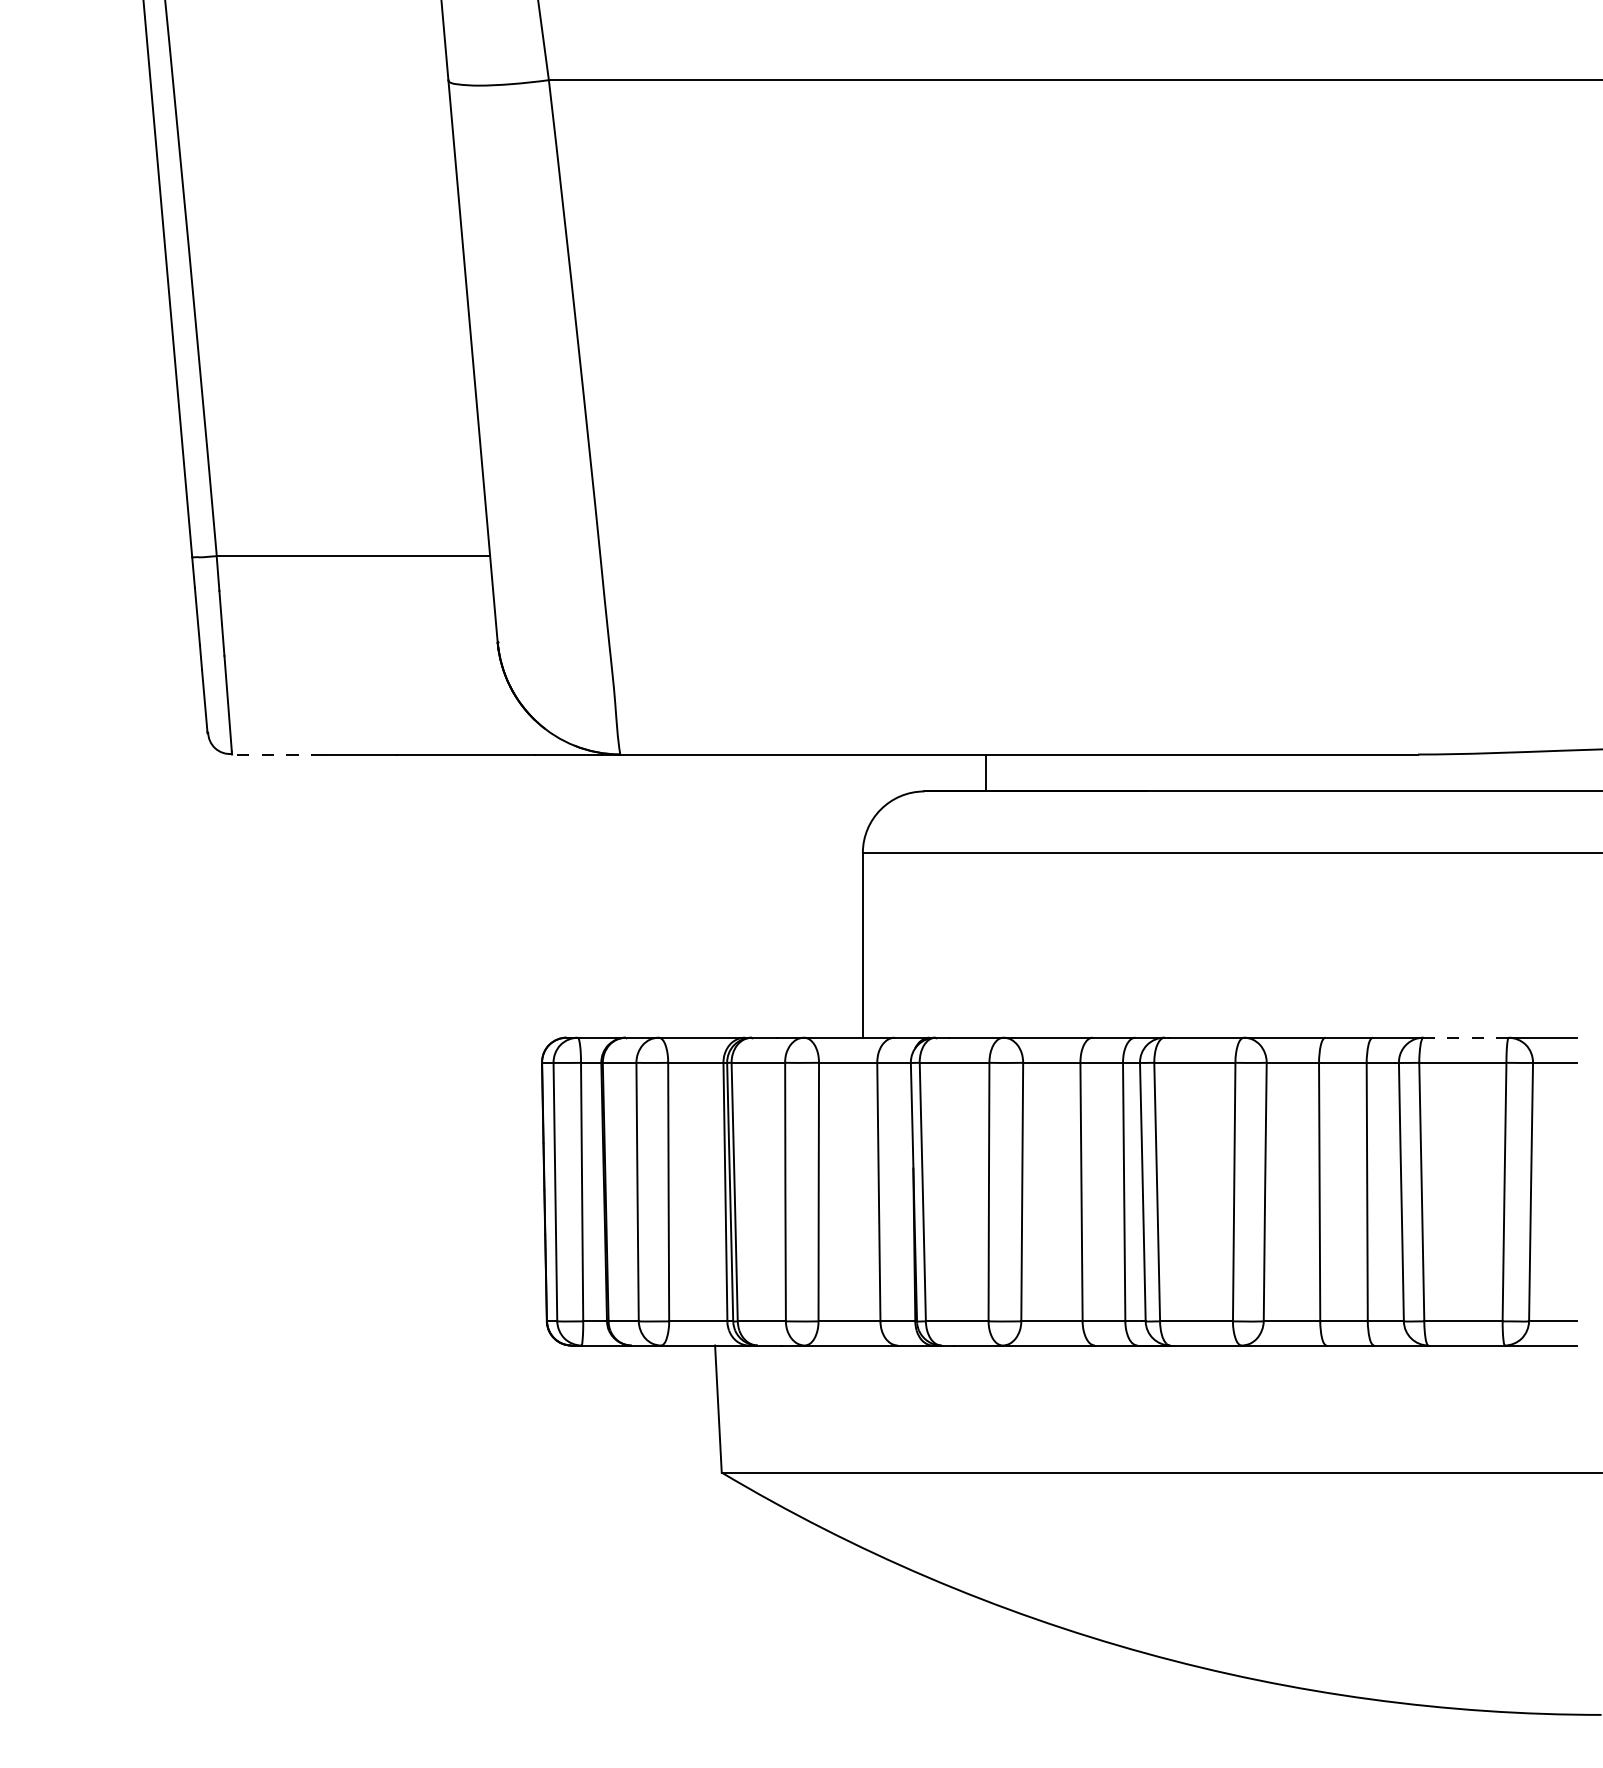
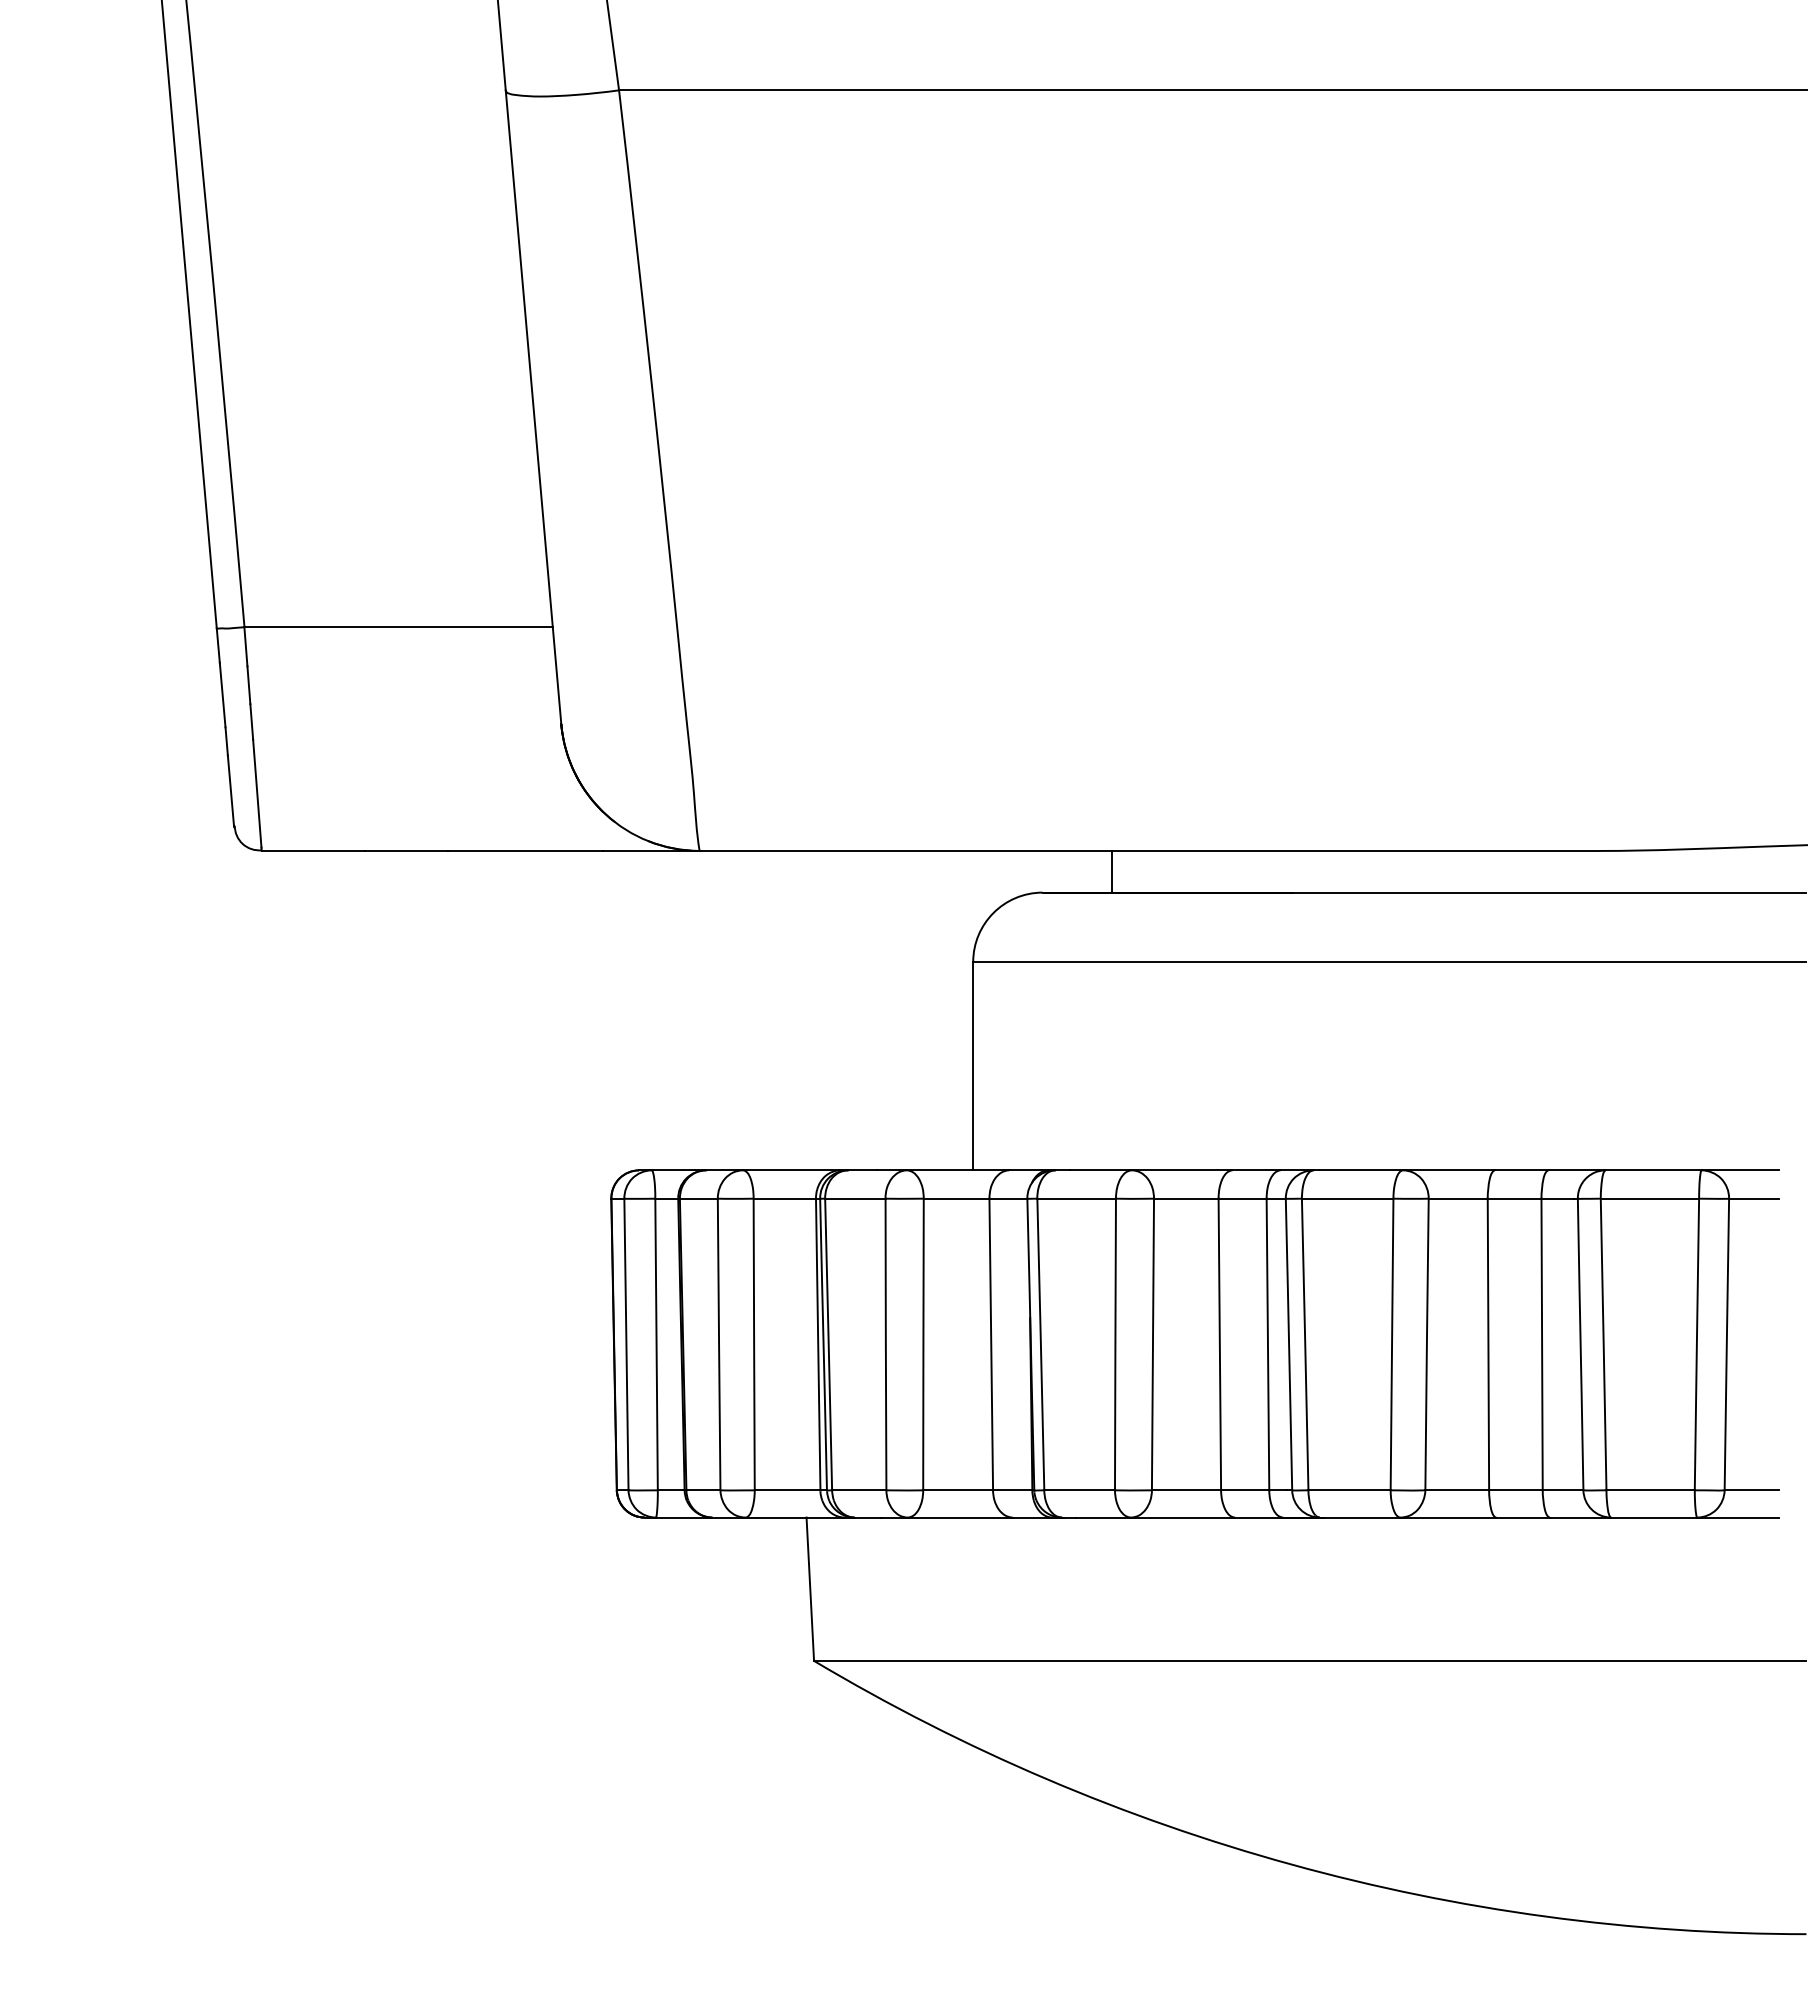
line: (277, 754) -> (312, 850), dashed -> solid
line: (1466, 1037) -> (1653, 1170), dashed -> solid

